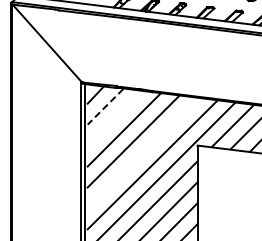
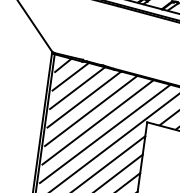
line: (105, 107) -> (70, 77), dashed -> solid
line: (114, 118) -> (77, 88), added
line: (142, 152) -> (97, 121), added

